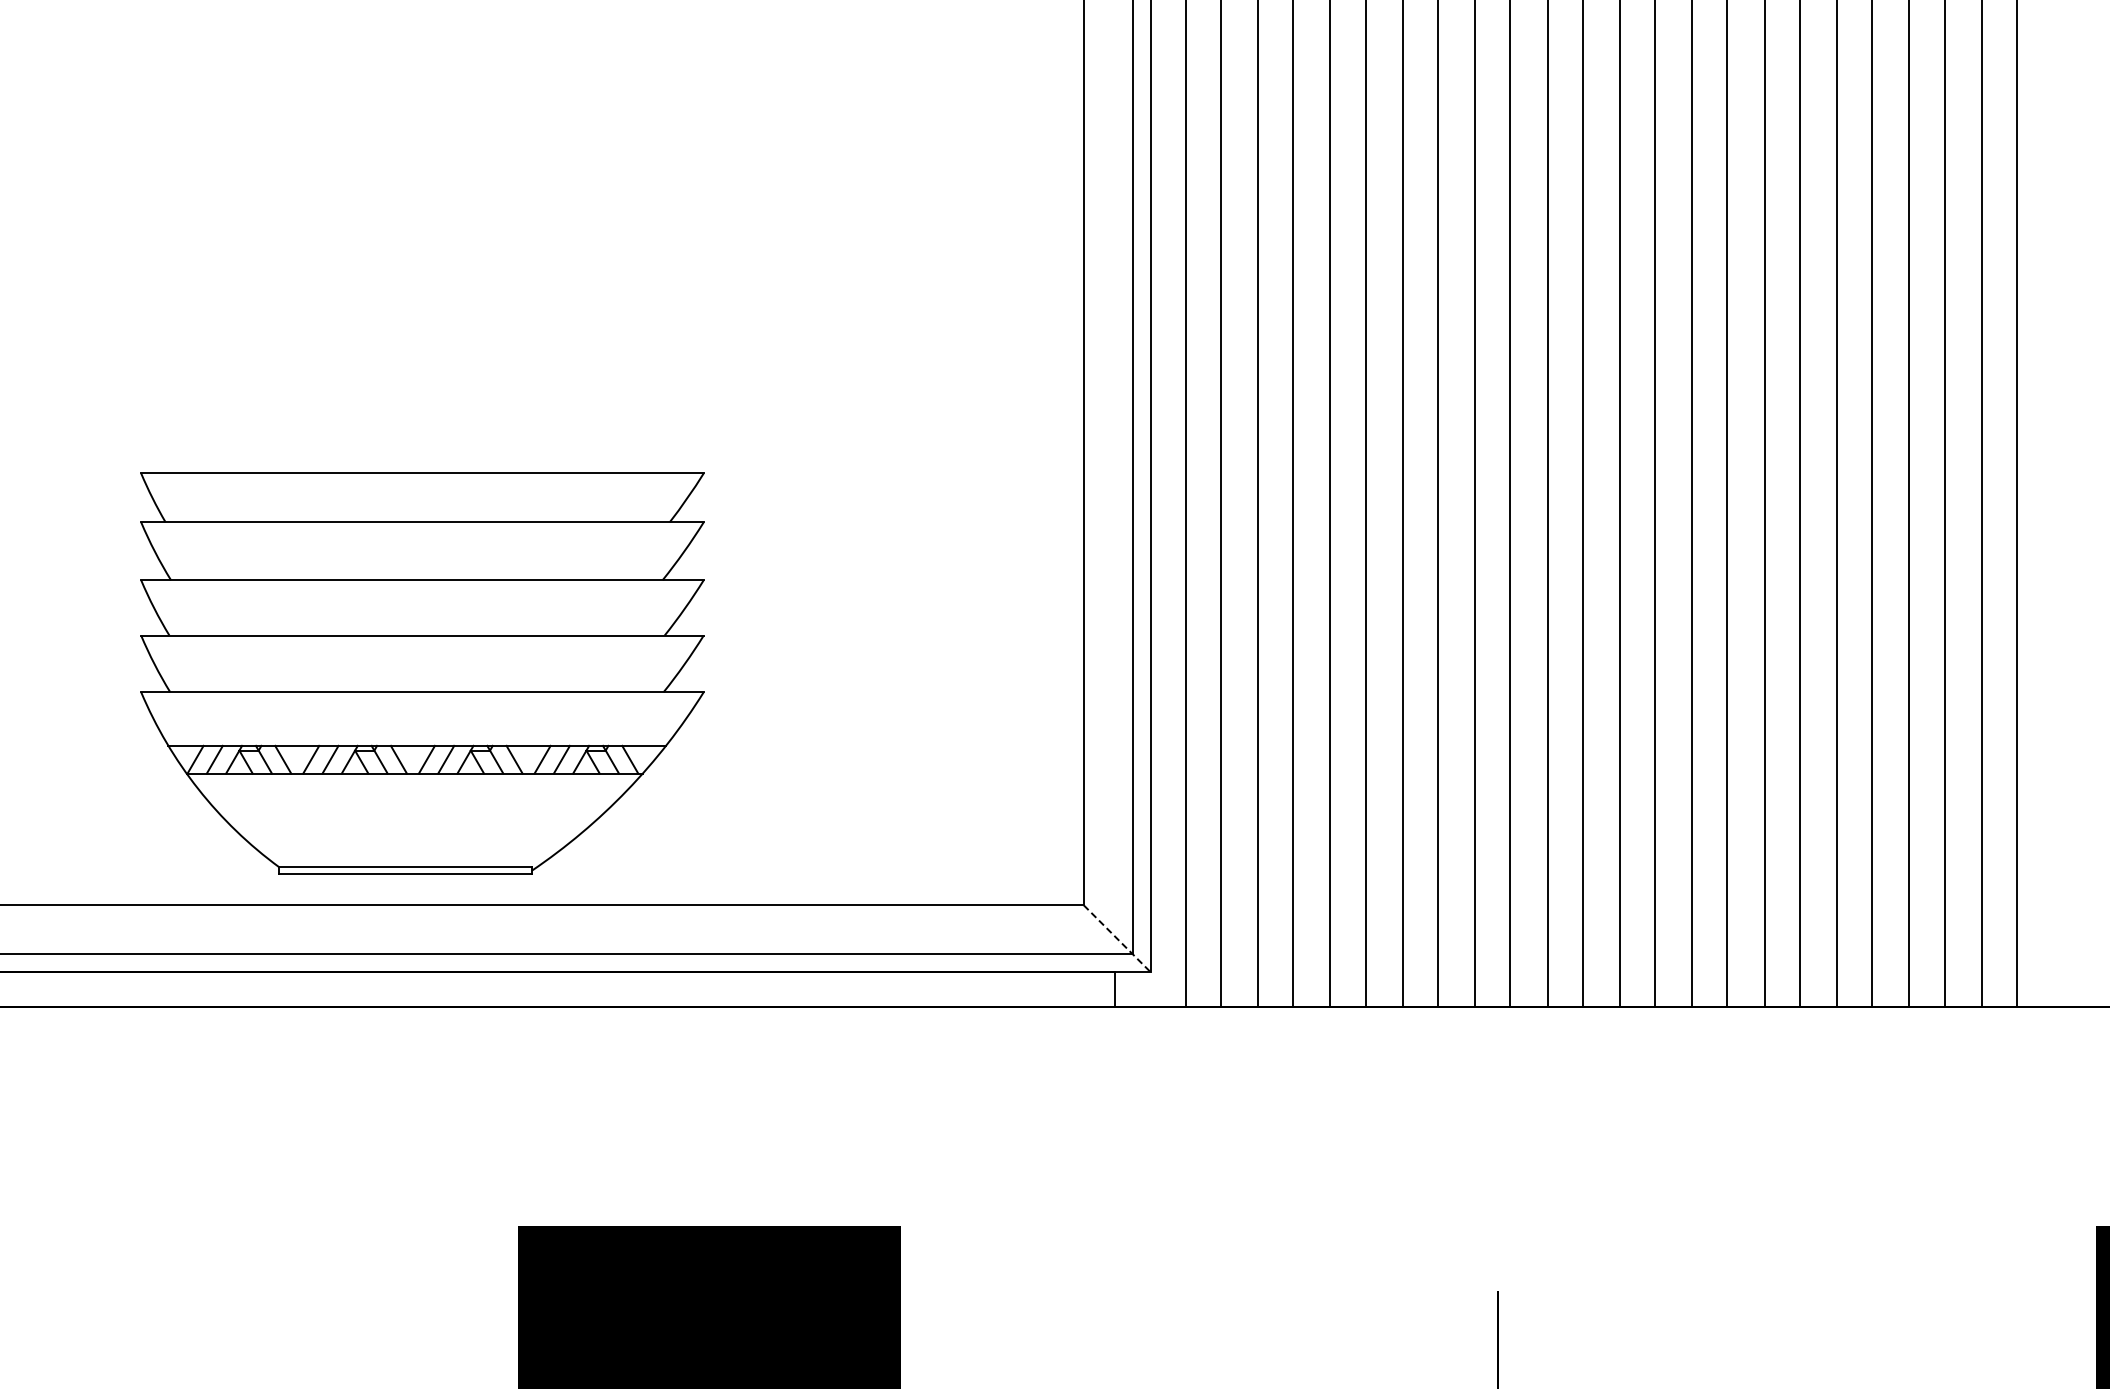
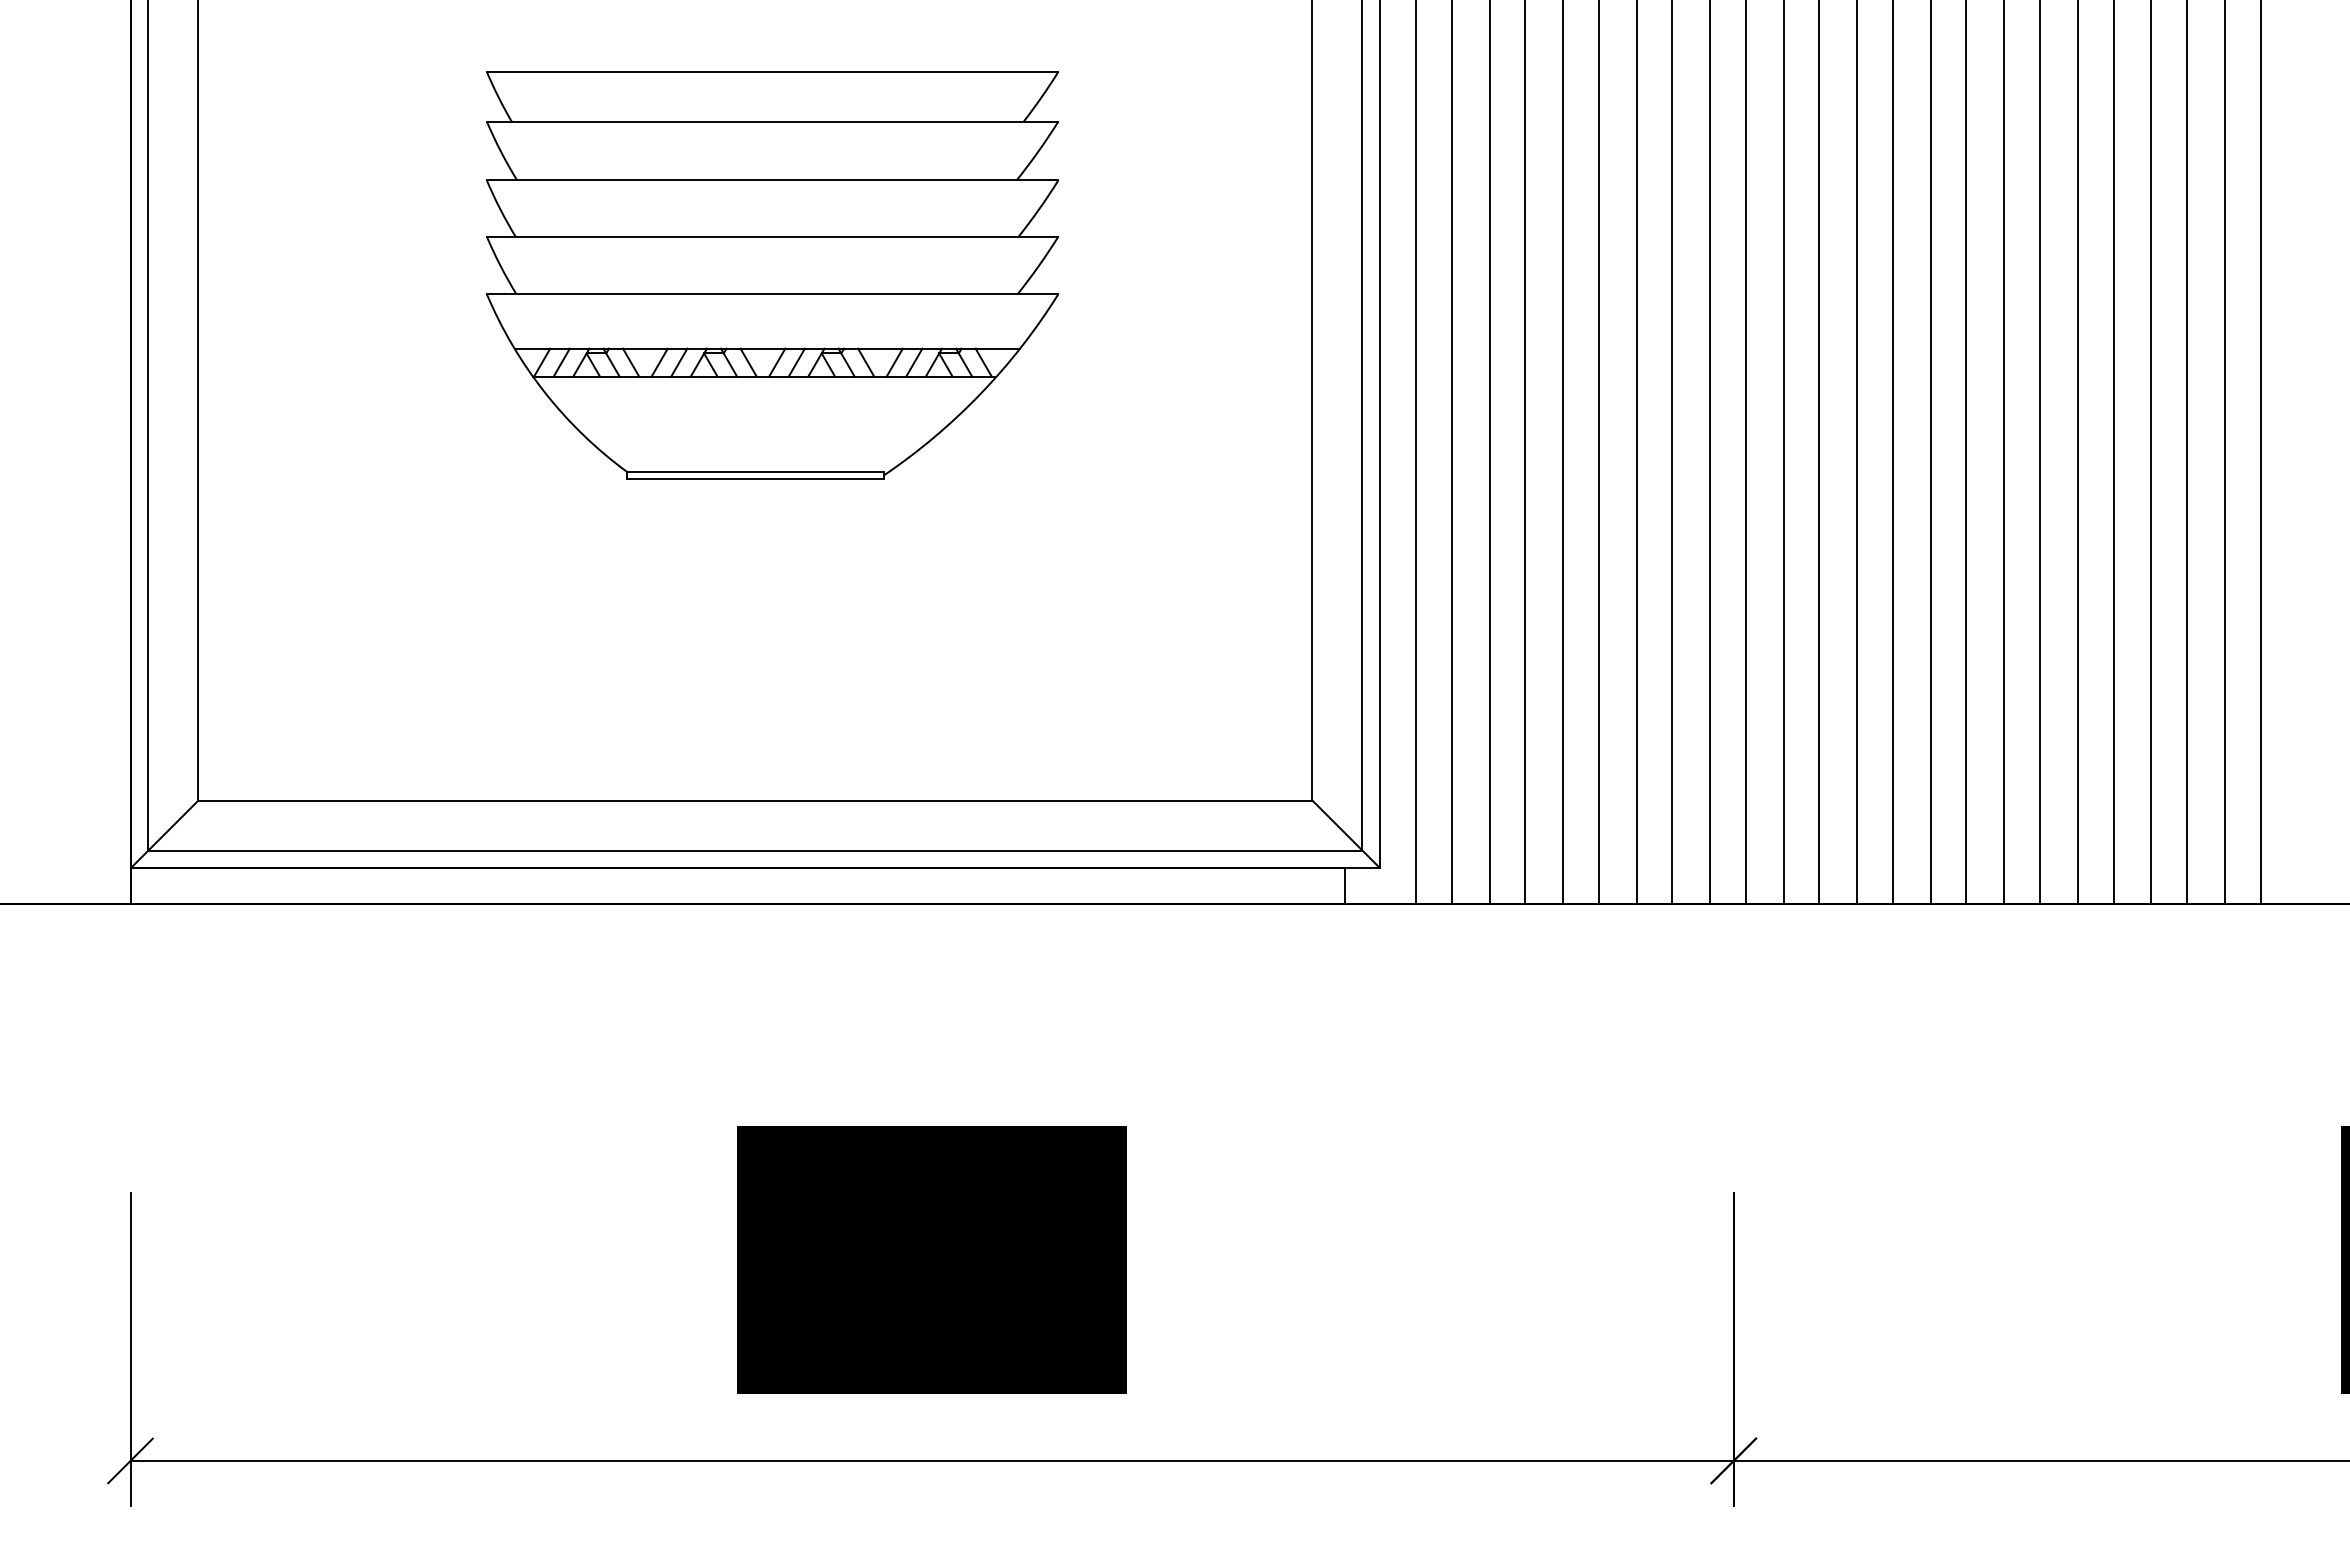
part: (422, 673) -> (772, 275), moved
line: (1117, 938) -> (1346, 834), dashed -> solid

